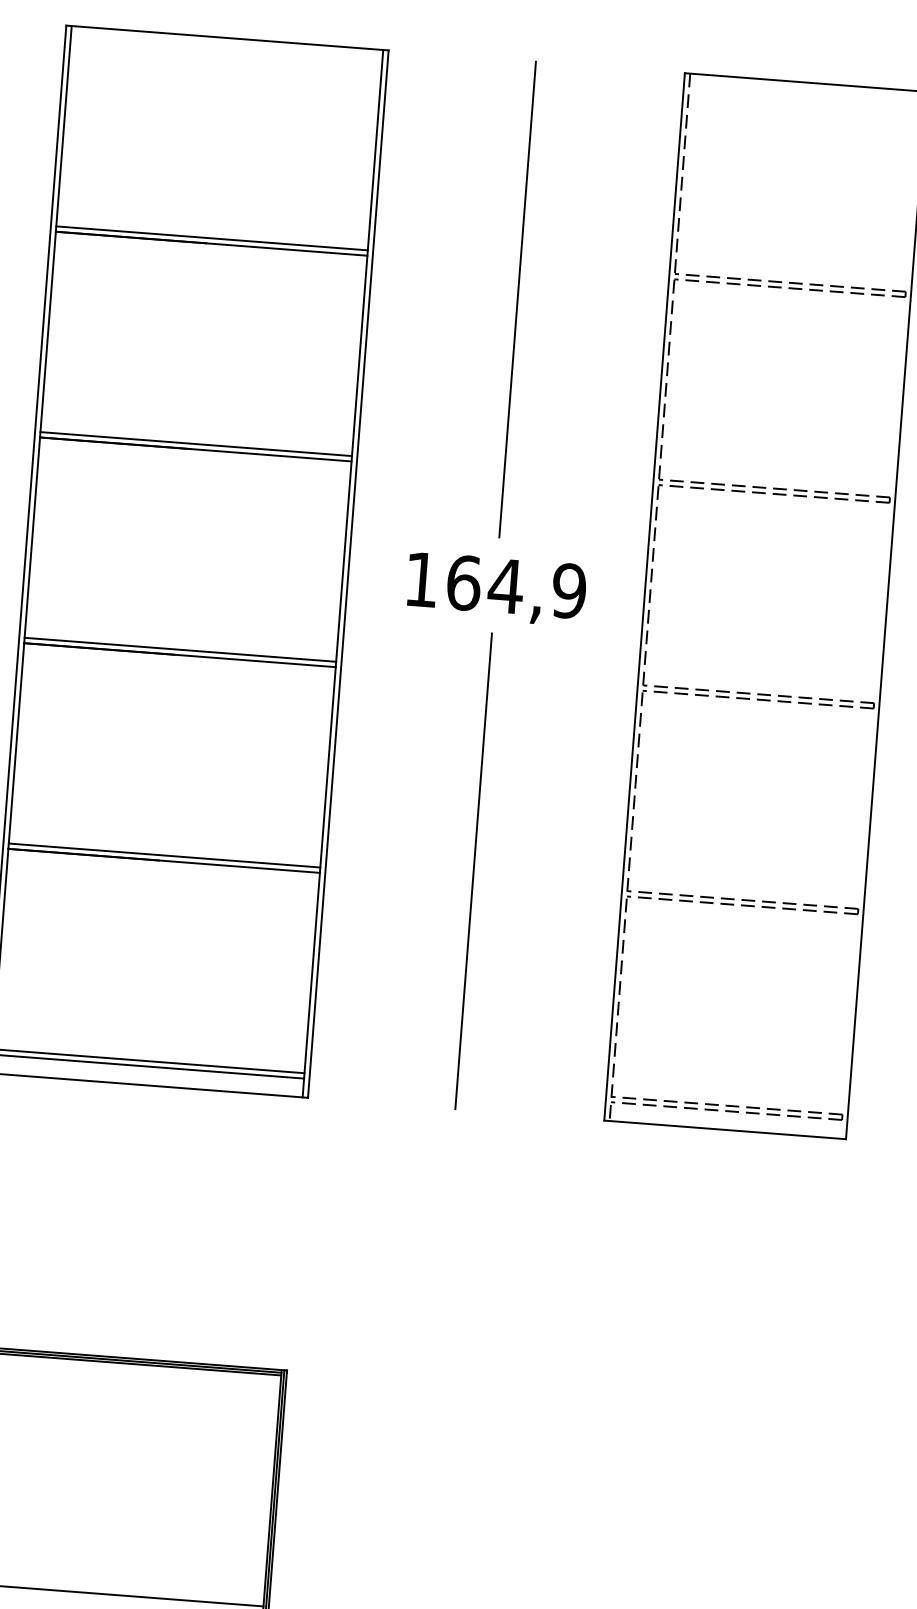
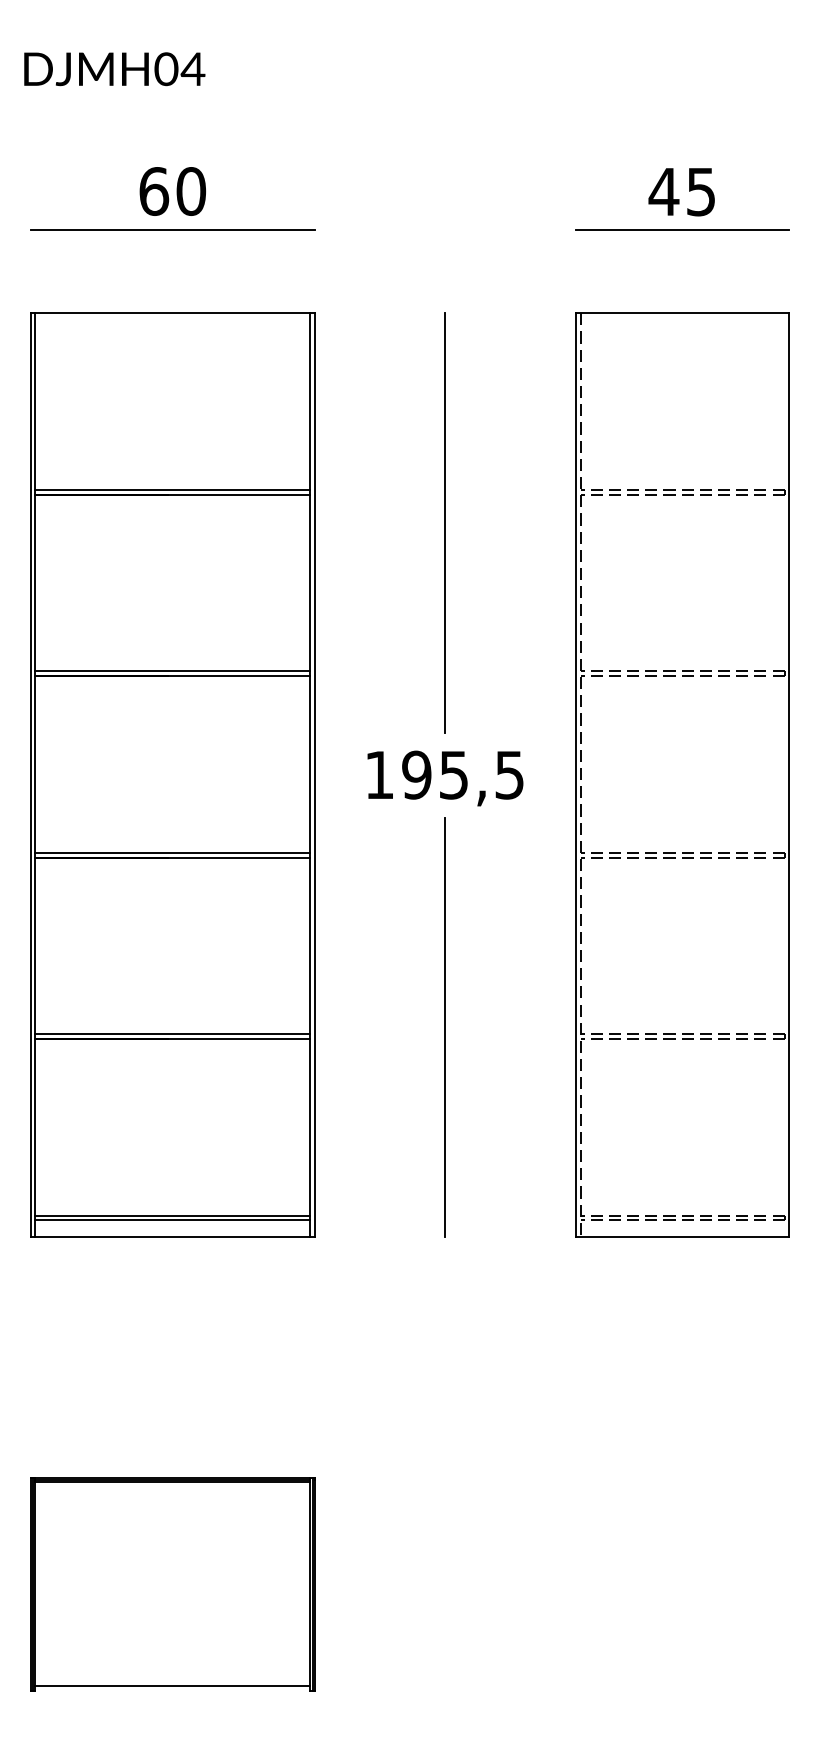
text: (516, 586) -> (463, 774), 164,9 -> 195,5

